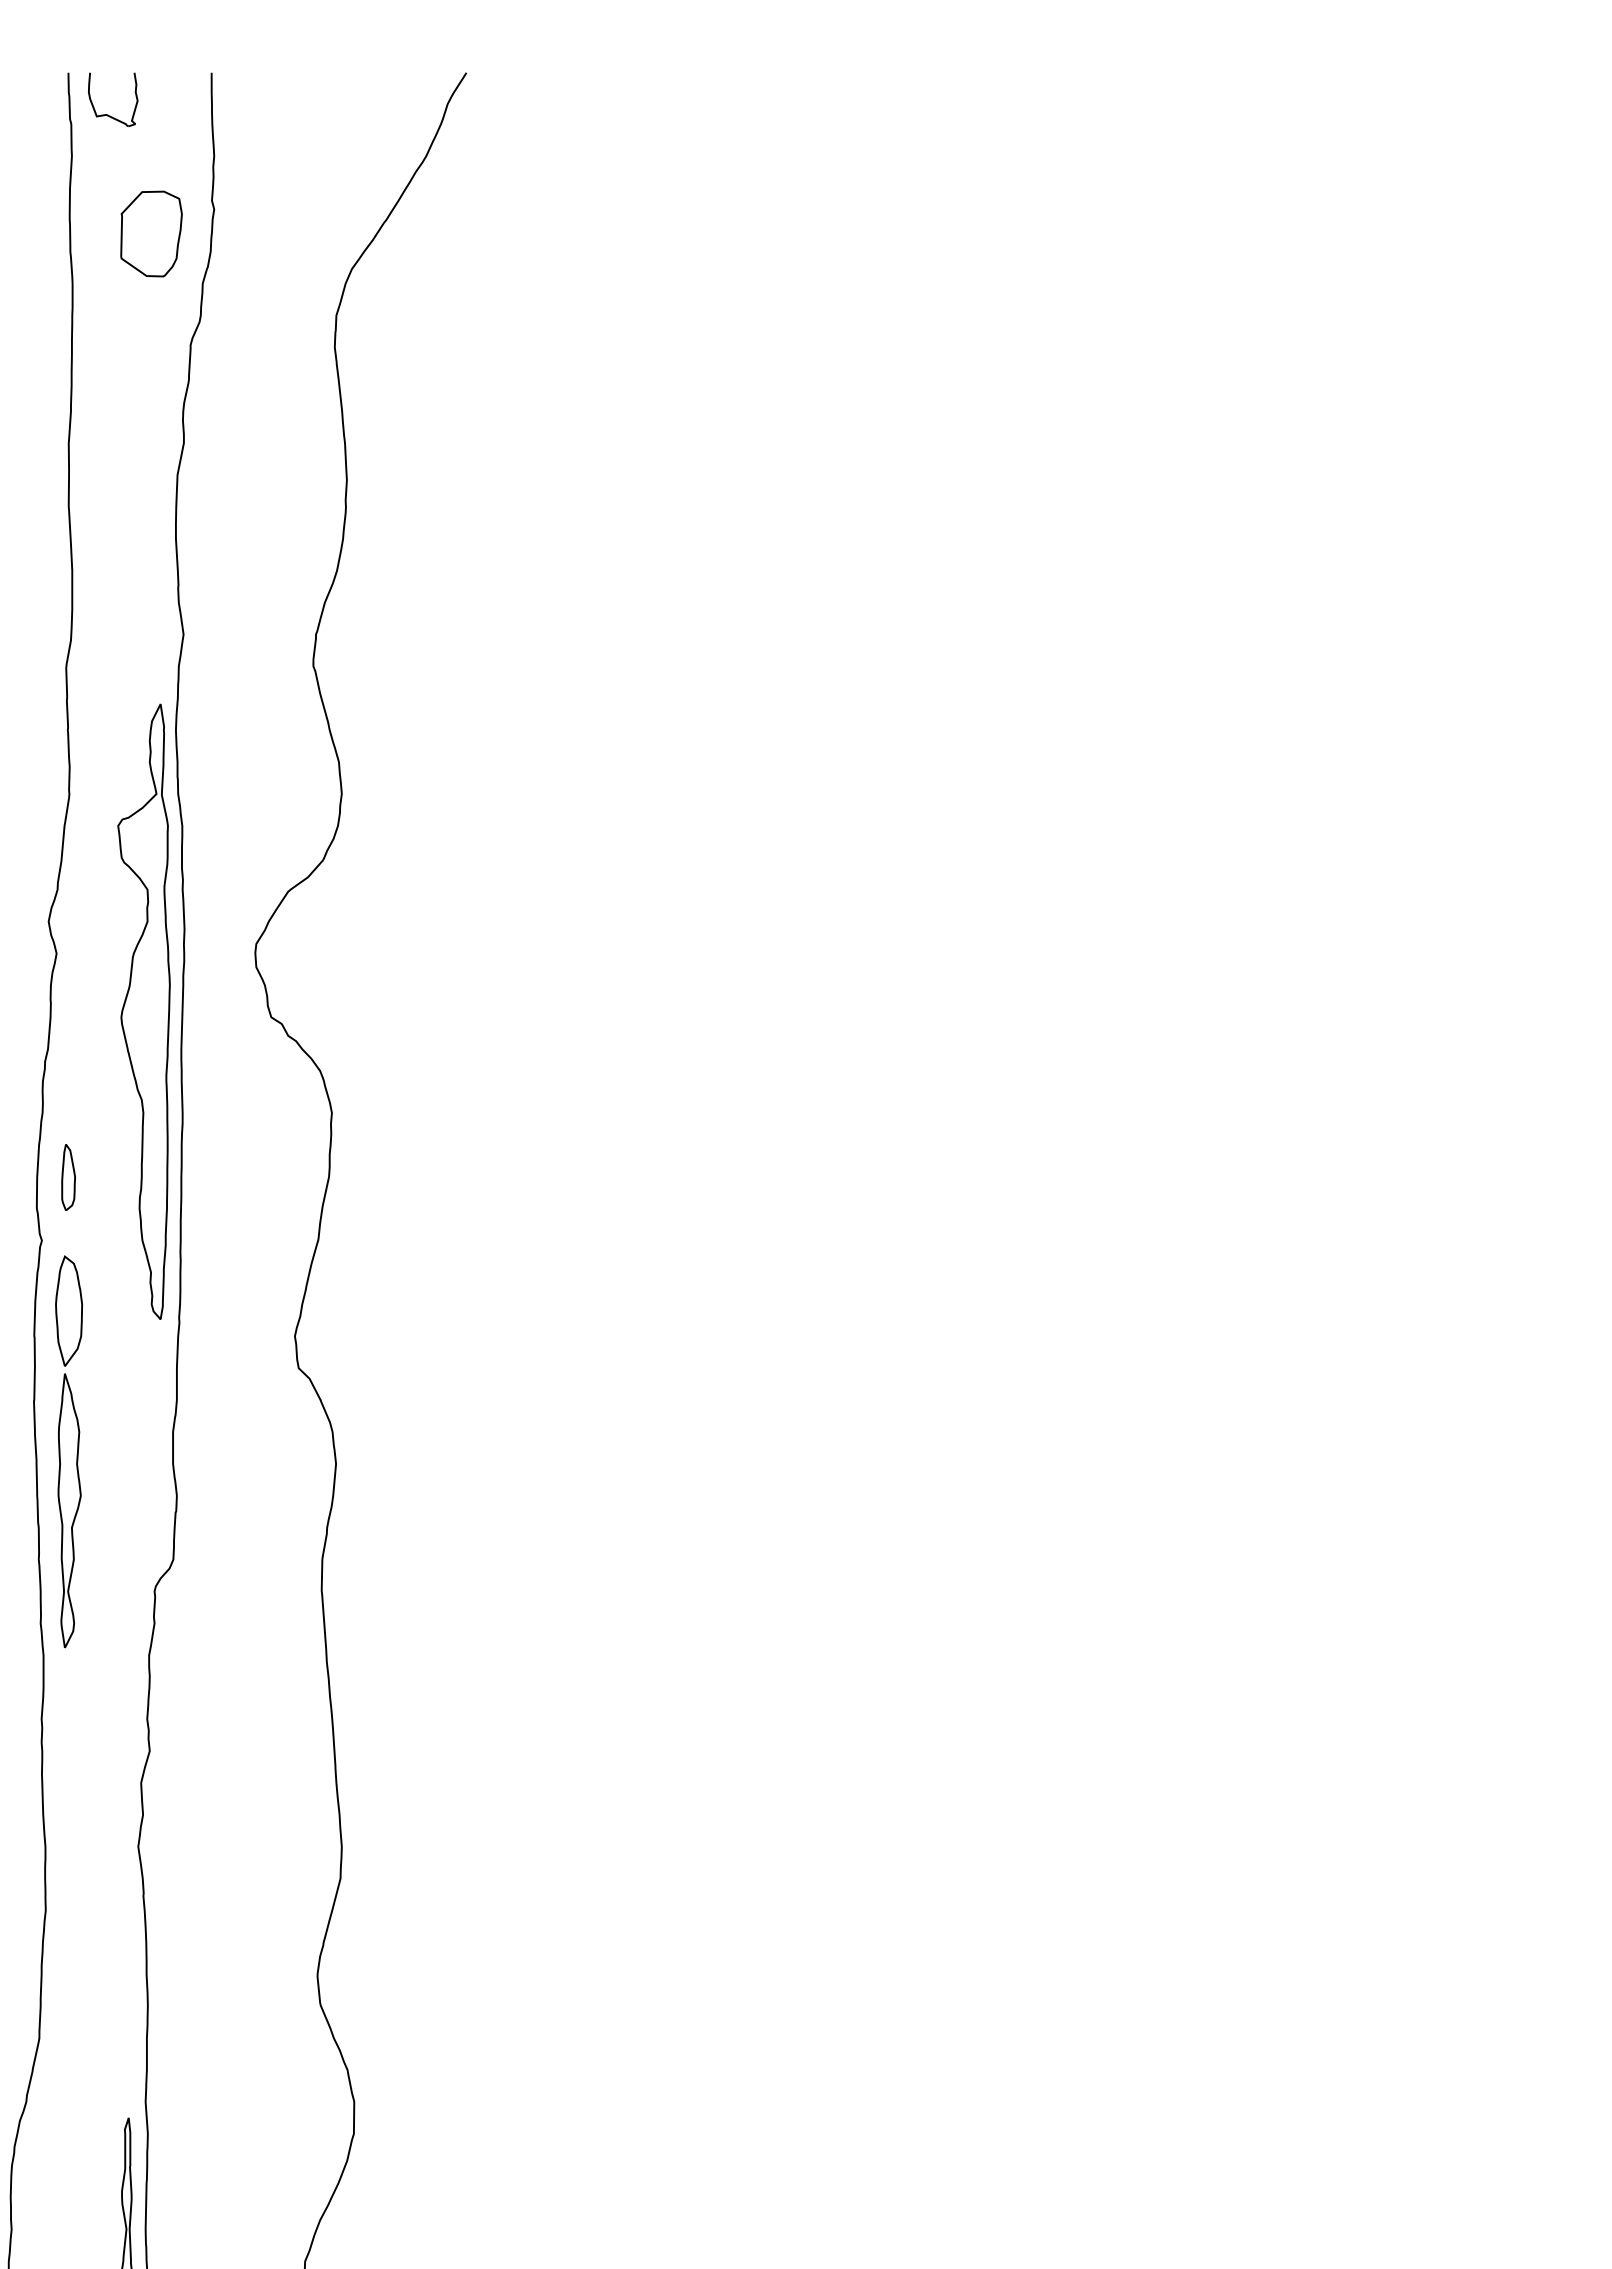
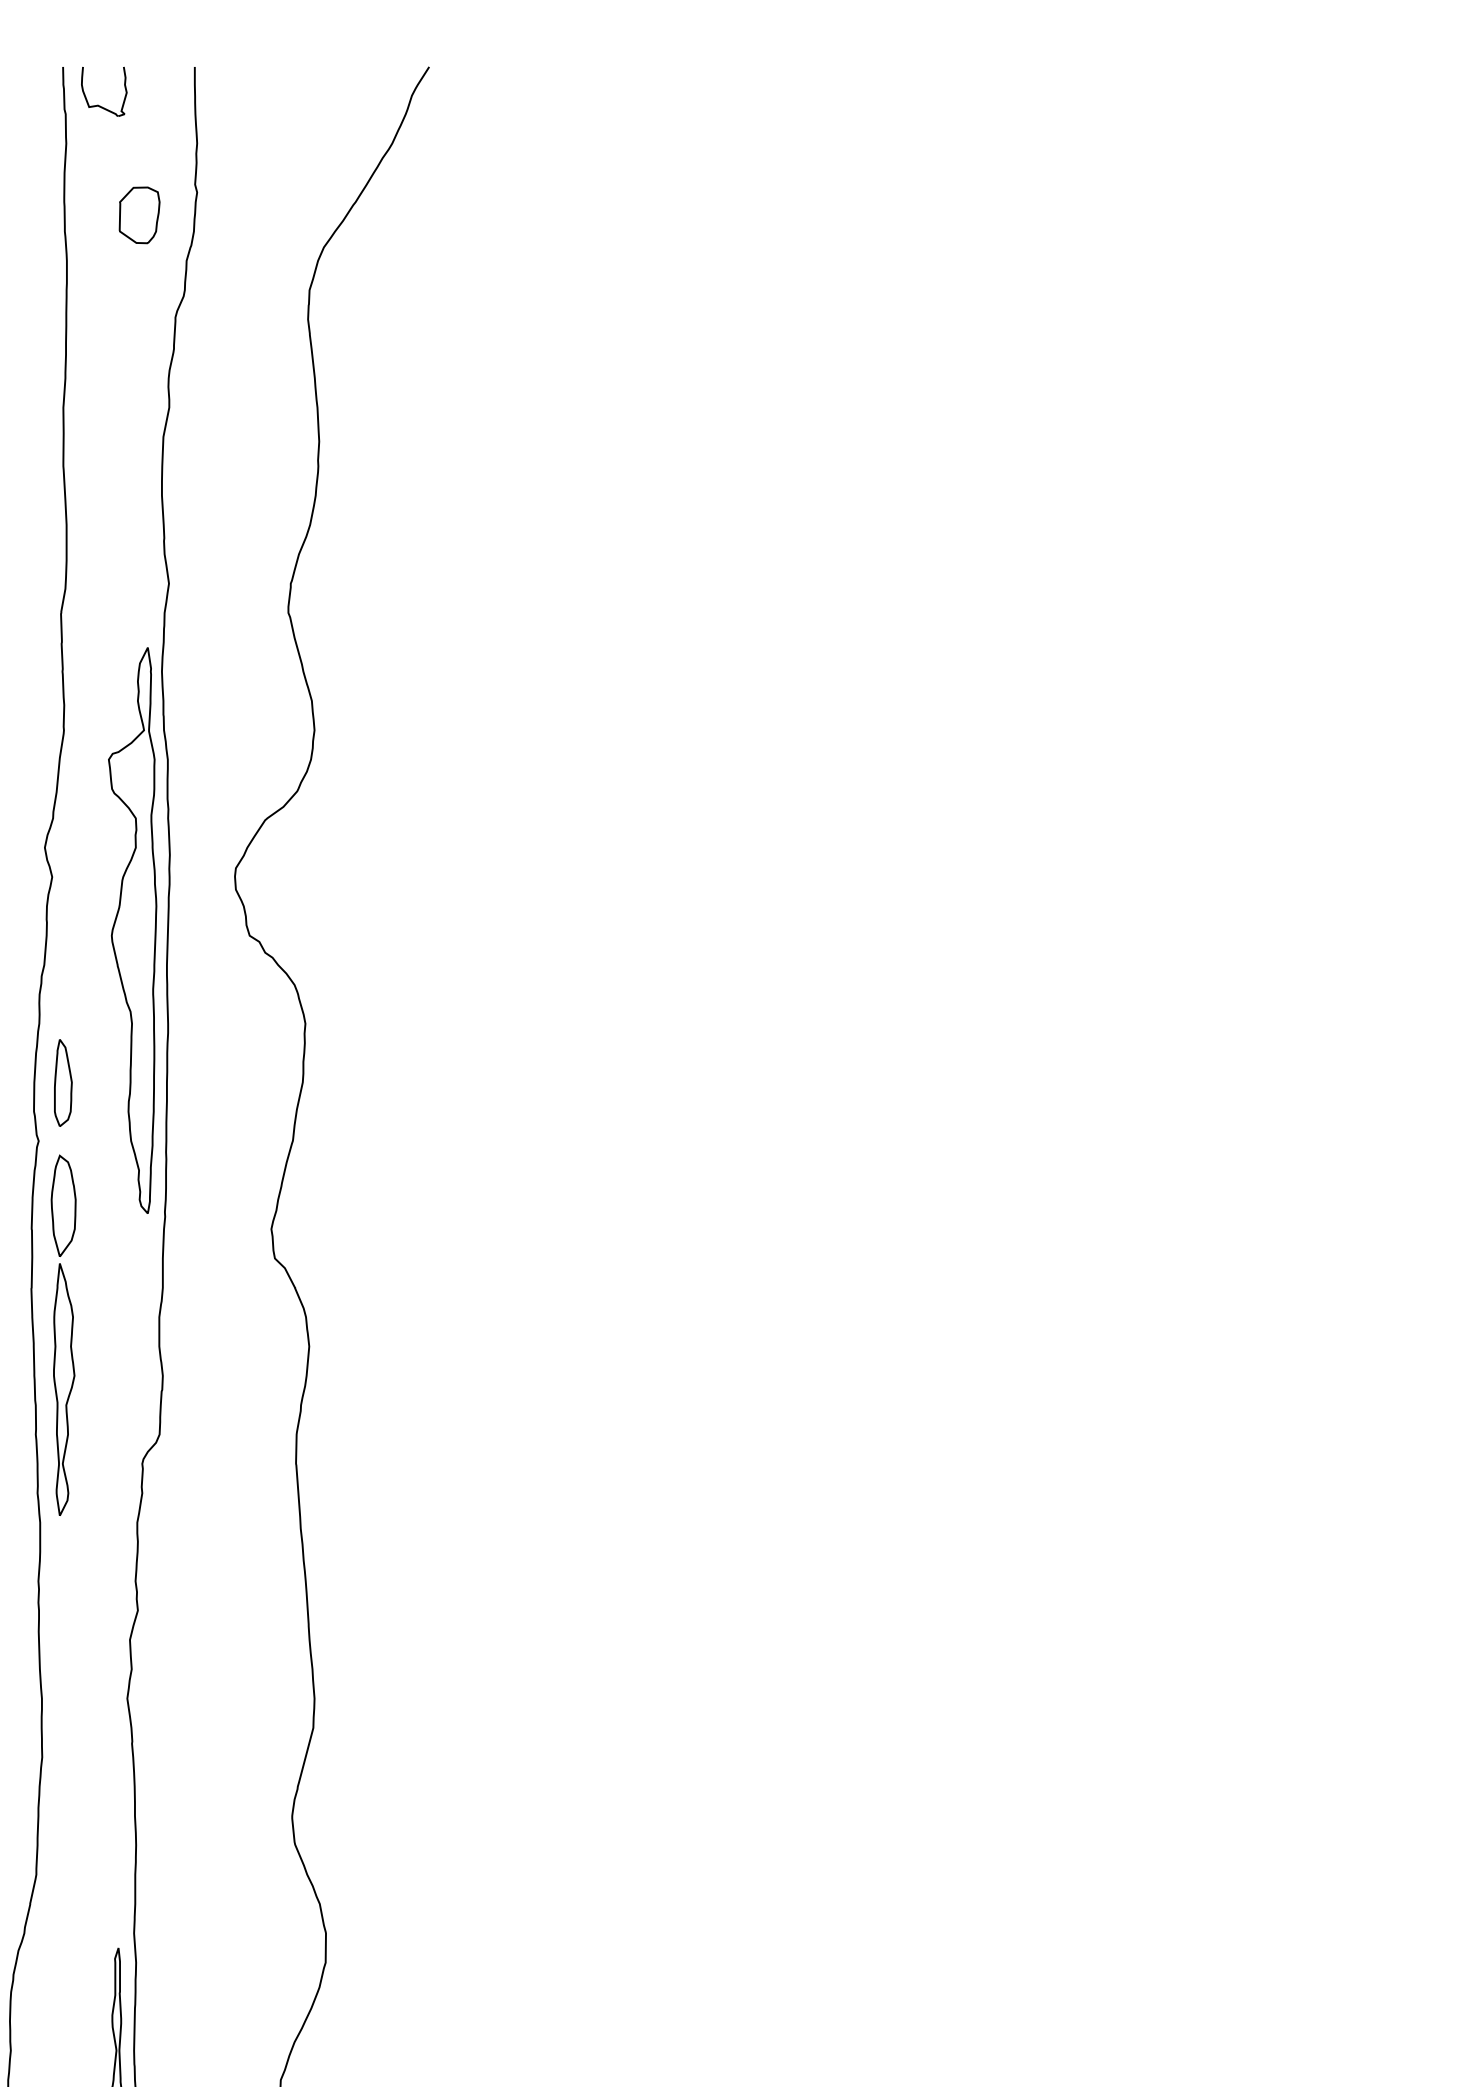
part: (151, 234) -> (139, 215), size x0.71
part: (68, 1177) -> (63, 1083), size x1.43

